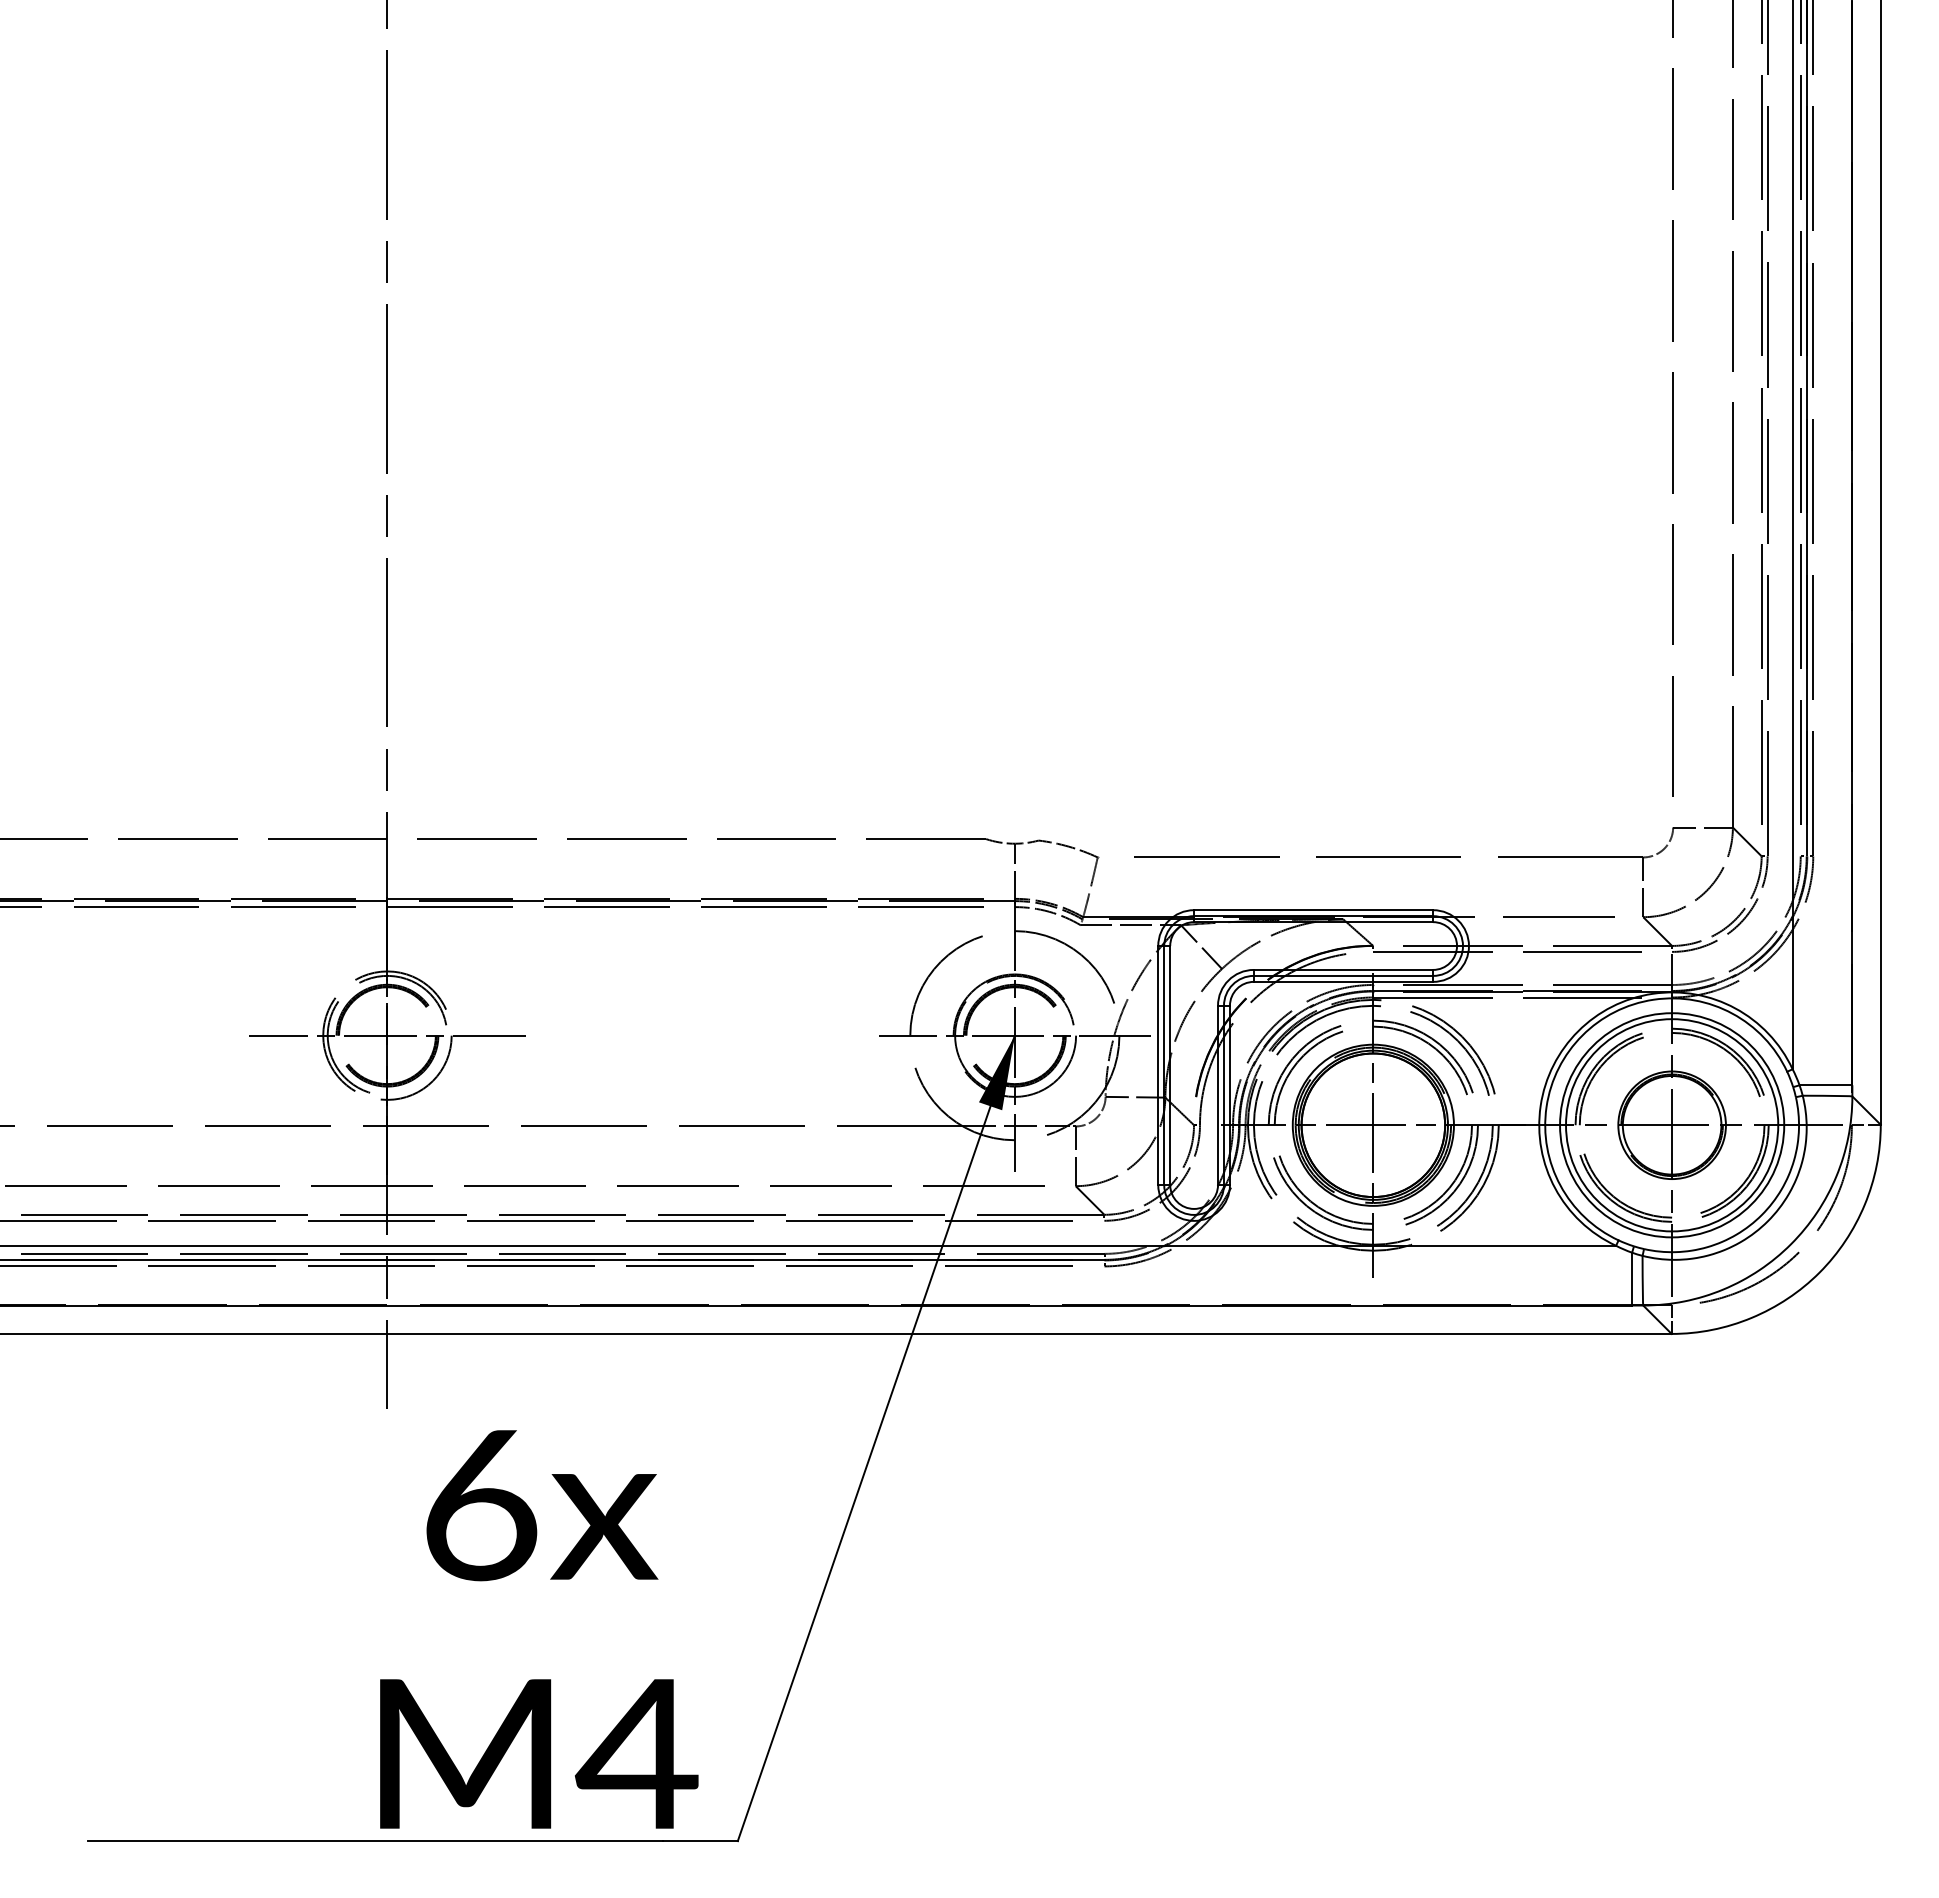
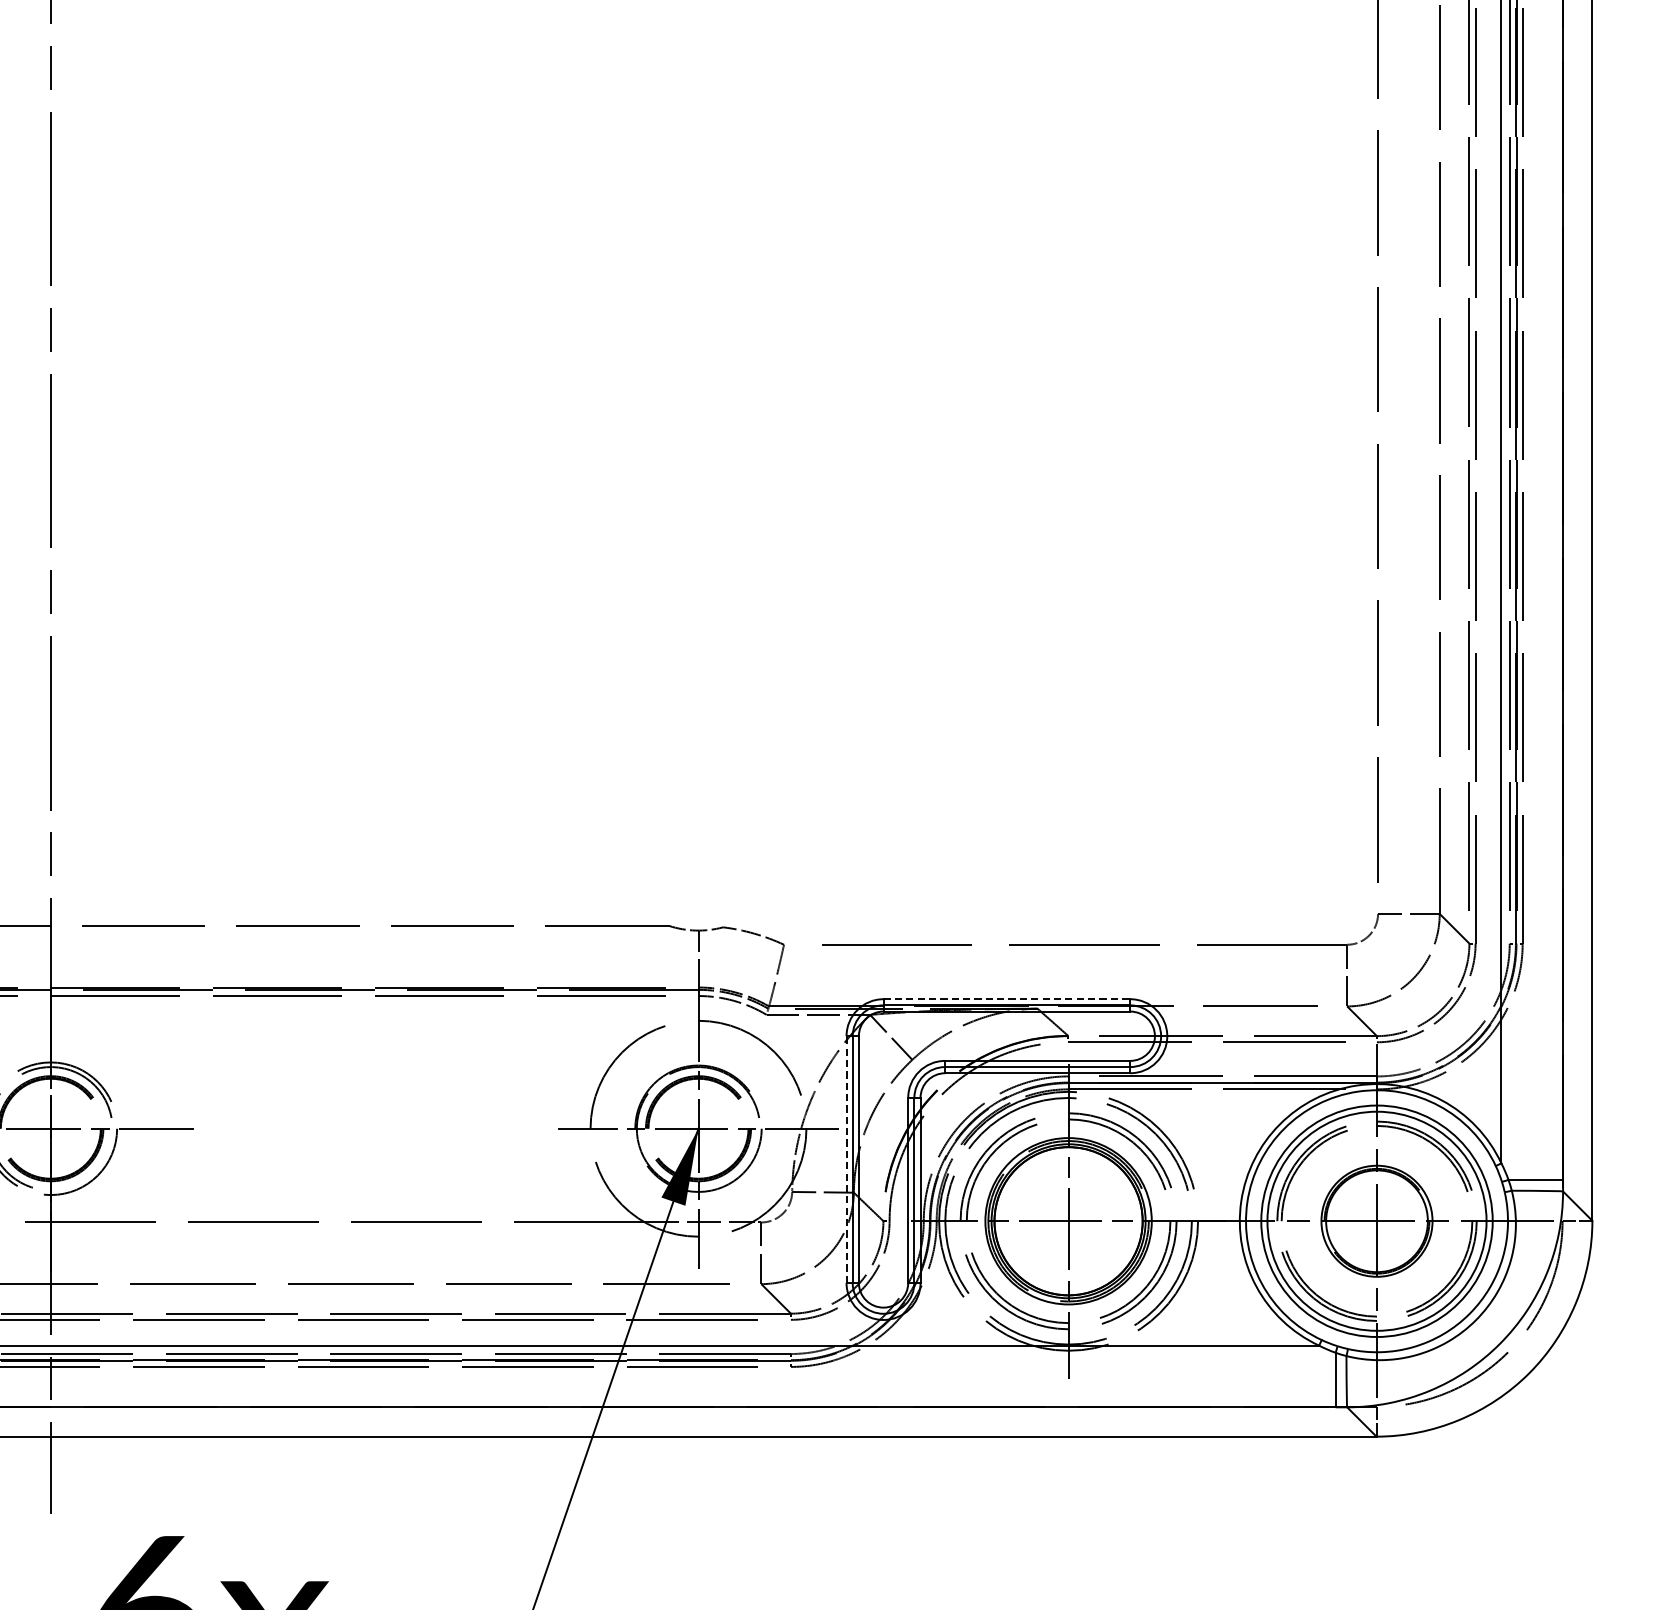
line: (1313, 910) -> (1006, 999), solid -> dashed
line: (1158, 1065) -> (846, 1159), solid -> dashed

